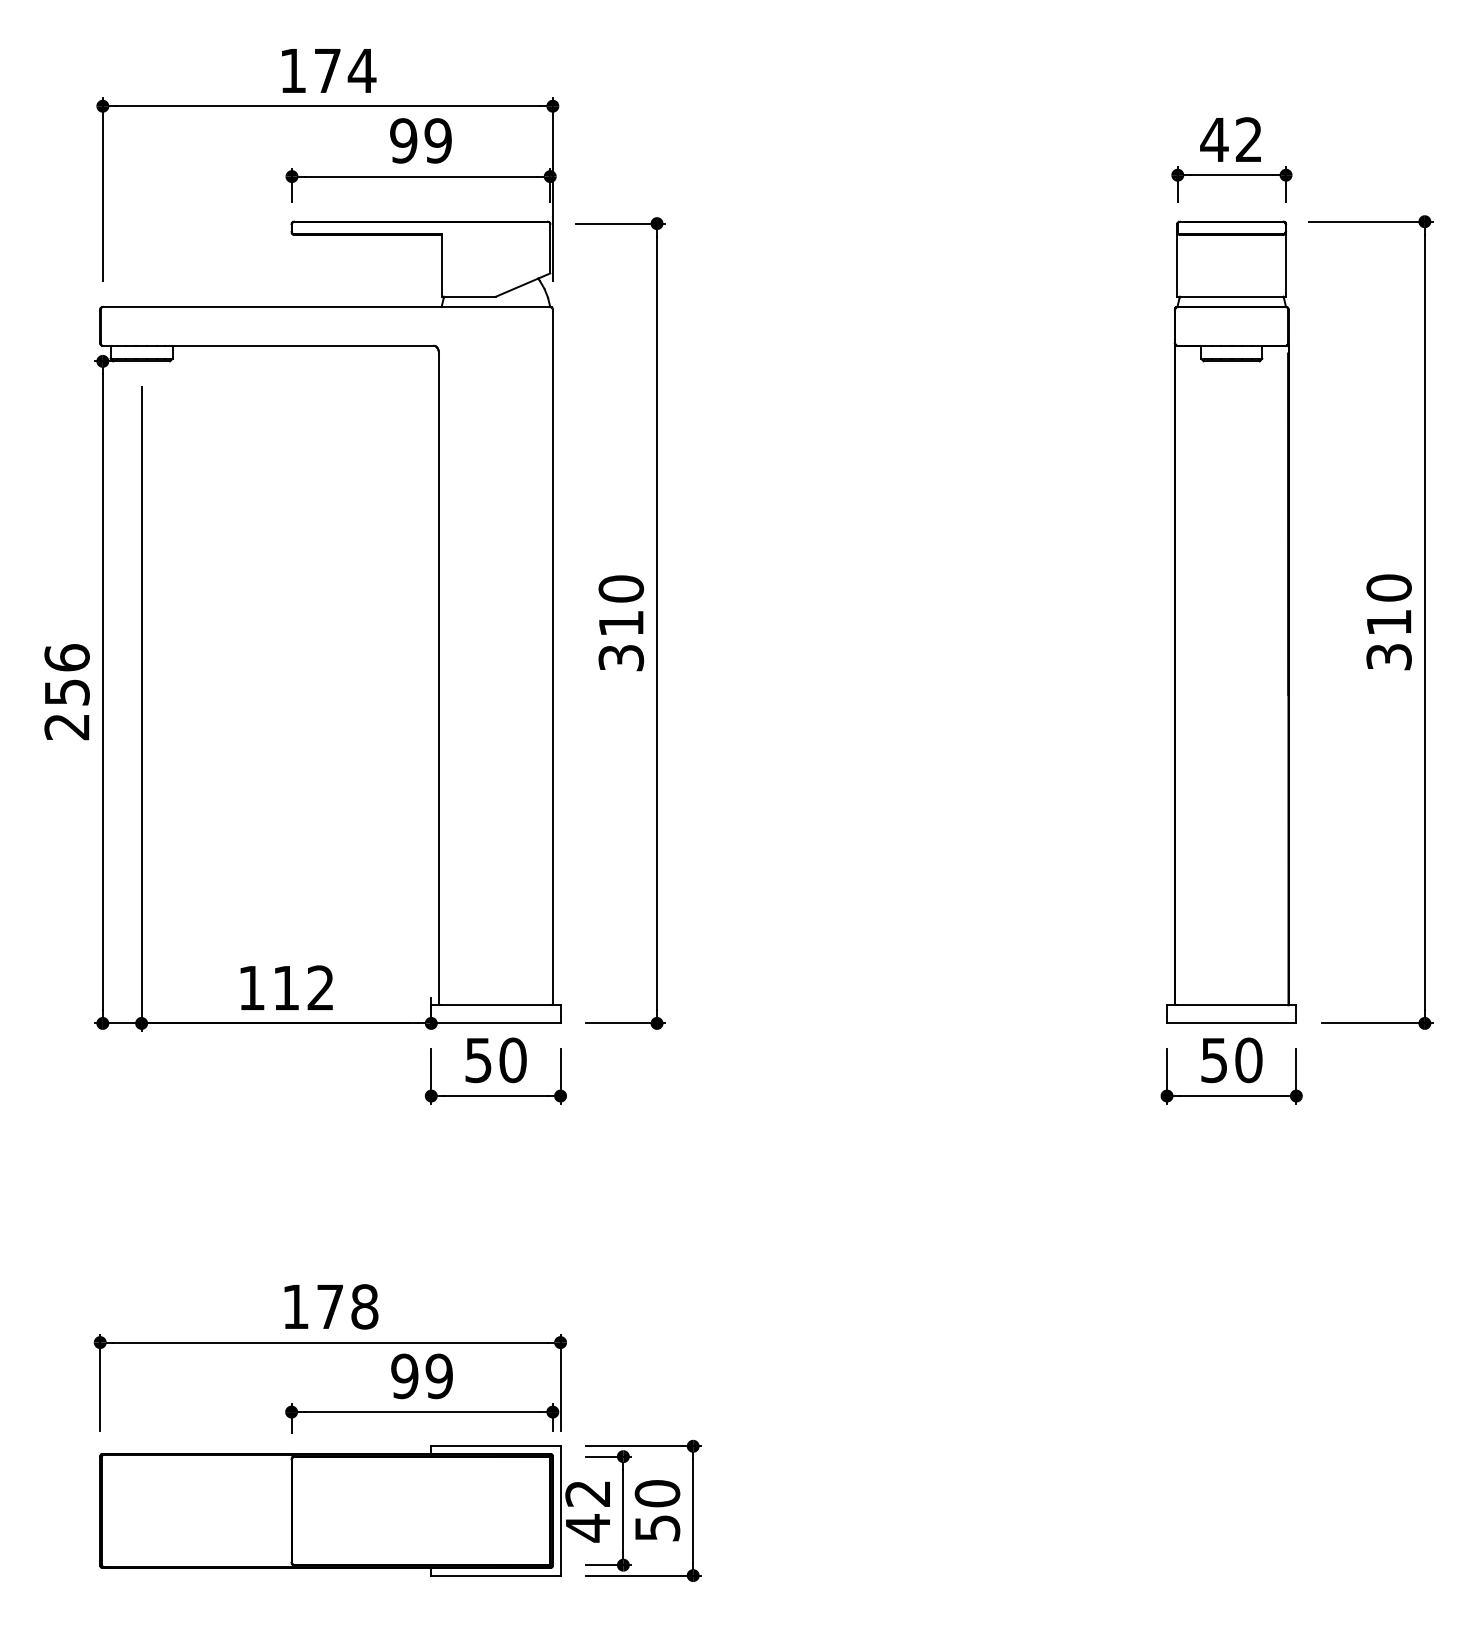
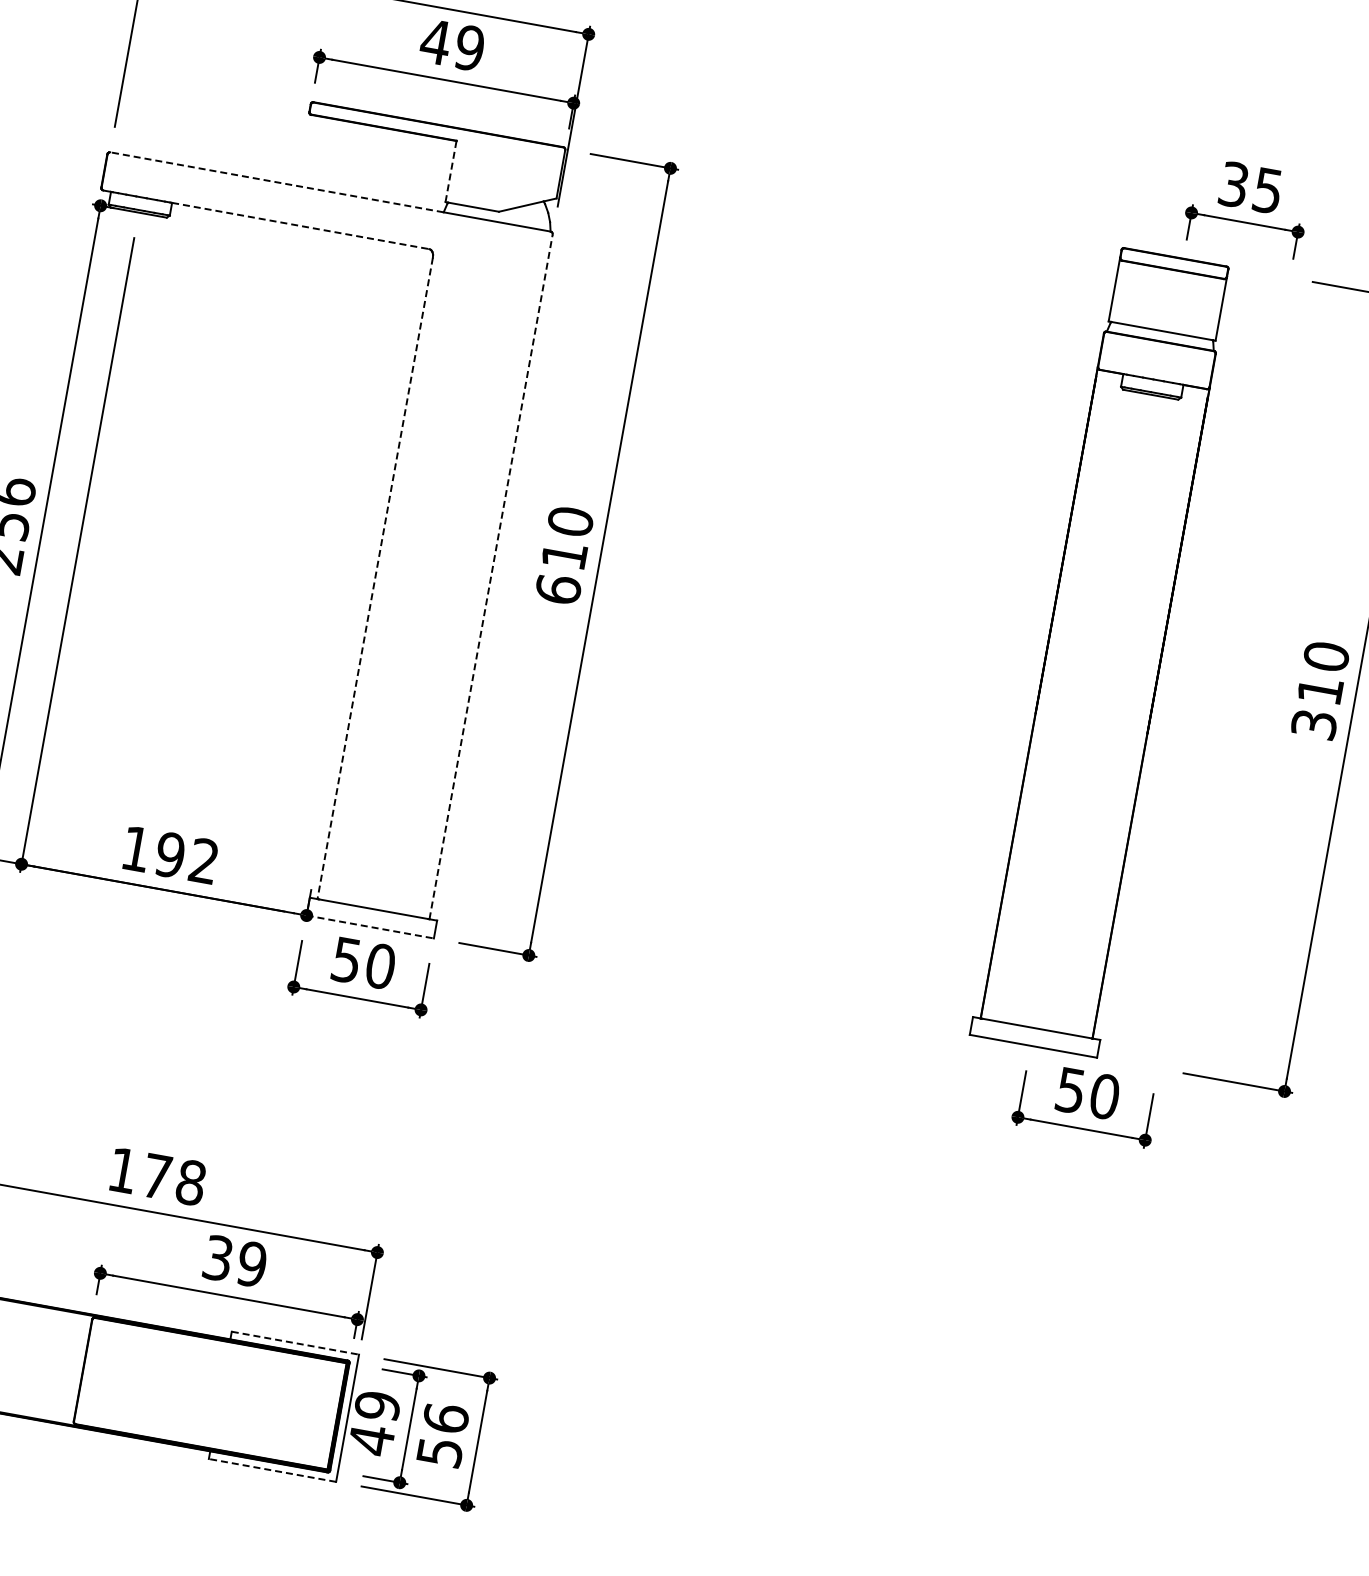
text: (1230, 139) -> (1249, 187), 42 -> 35
text: (403, 140) -> (435, 41), 99 -> 49
line: (441, 266) -> (450, 172), solid -> dashed
line: (271, 307) -> (276, 182), solid -> dashed
line: (303, 345) -> (300, 225), solid -> dashed
part: (1231, 621) -> (1104, 650), moved
line: (552, 657) -> (490, 576), solid -> dashed
text: (621, 657) -> (558, 589), 310 -> 610
line: (439, 679) -> (375, 578), solid -> dashed
text: (285, 987) -> (169, 854), 112 -> 192
line: (495, 1023) -> (369, 926), solid -> dashed
text: (404, 1375) -> (217, 1257), 99 -> 39
line: (495, 1446) -> (294, 1343), solid -> dashed
text: (587, 1493) -> (377, 1405), 42 -> 49
text: (657, 1493) -> (446, 1418), 50 -> 56
line: (495, 1575) -> (272, 1470), solid -> dashed

